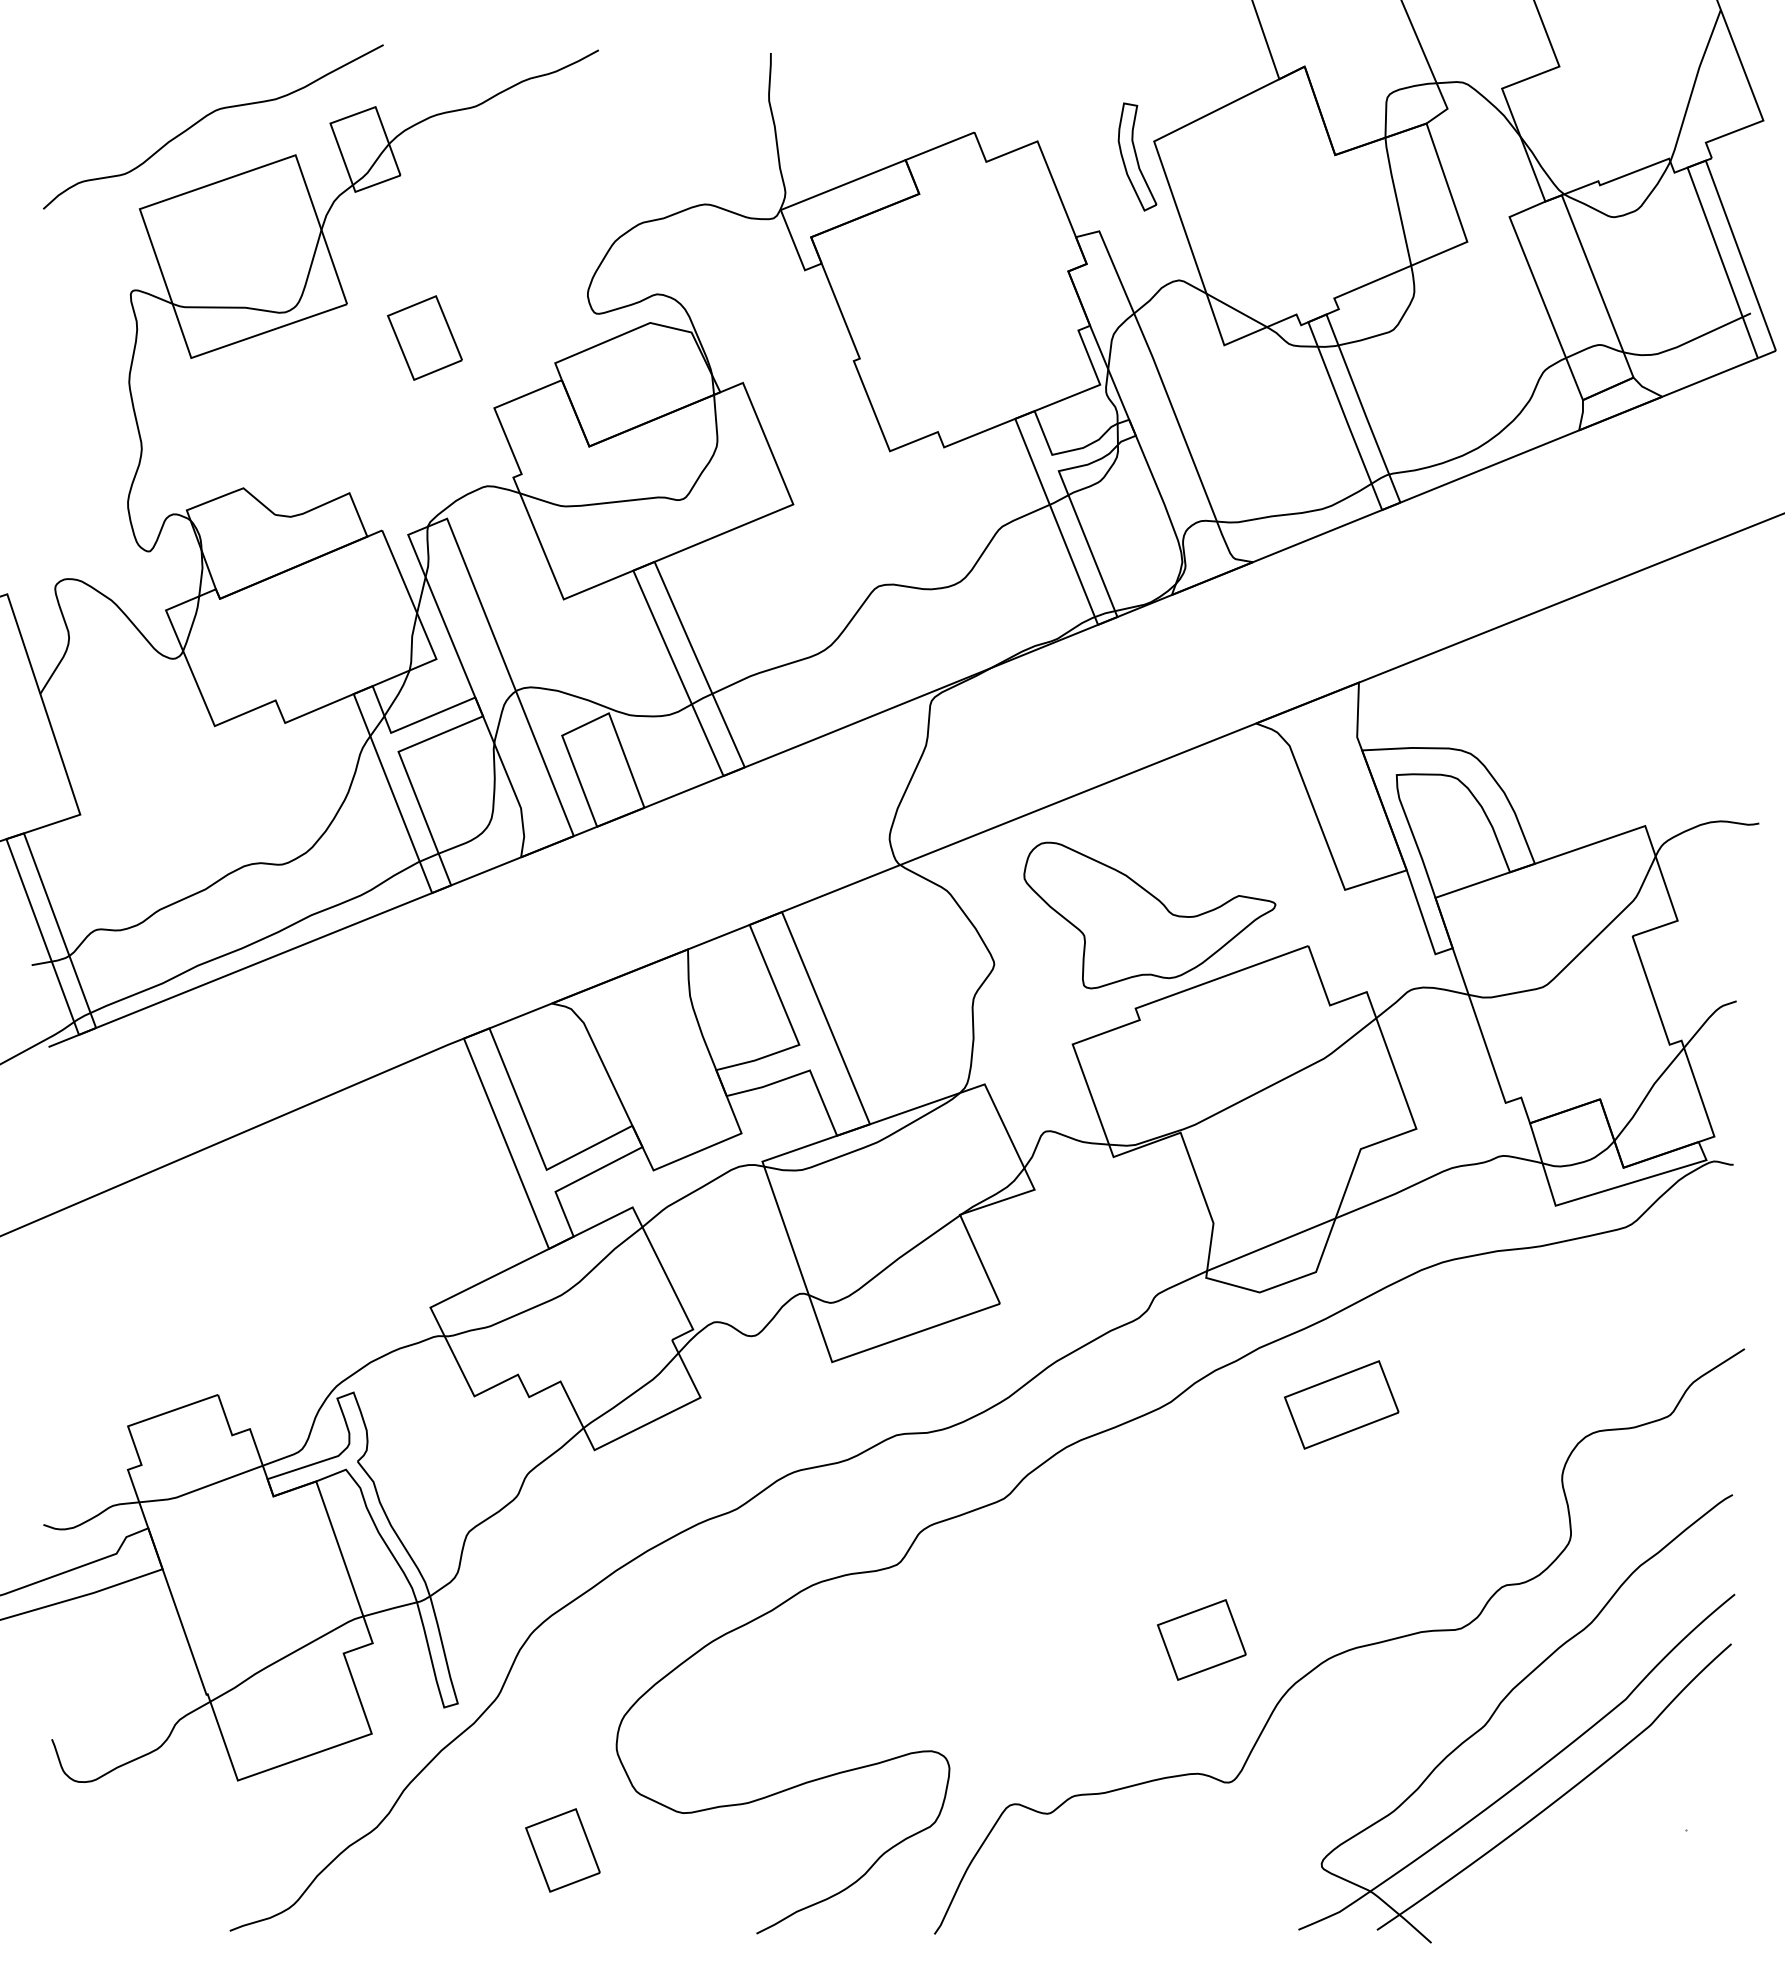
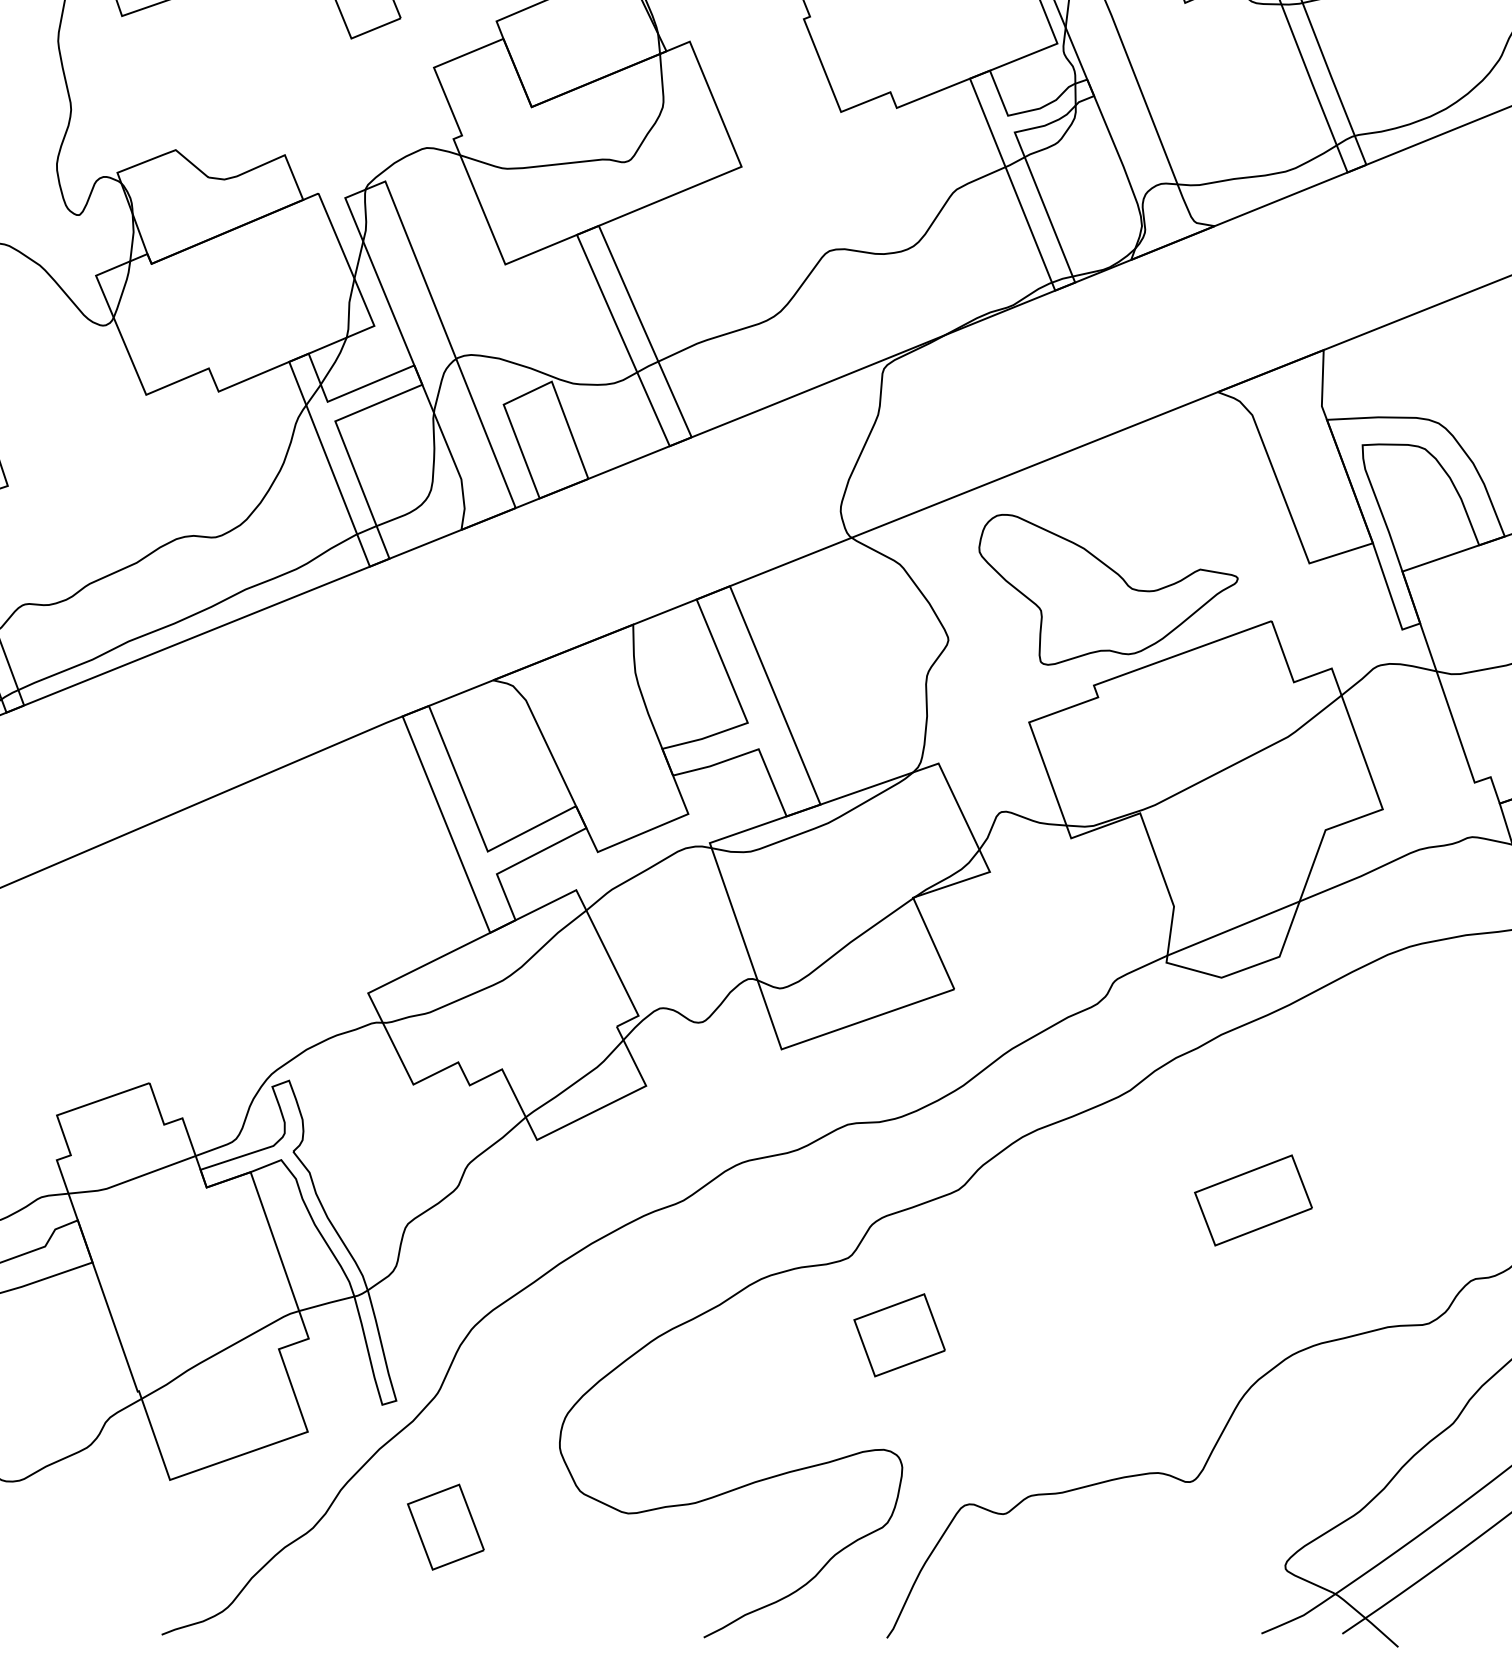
part: (1341, 1404) -> (1253, 1200), moved
part: (1201, 1639) -> (899, 1334), moved
part: (562, 1850) -> (445, 1527), moved

